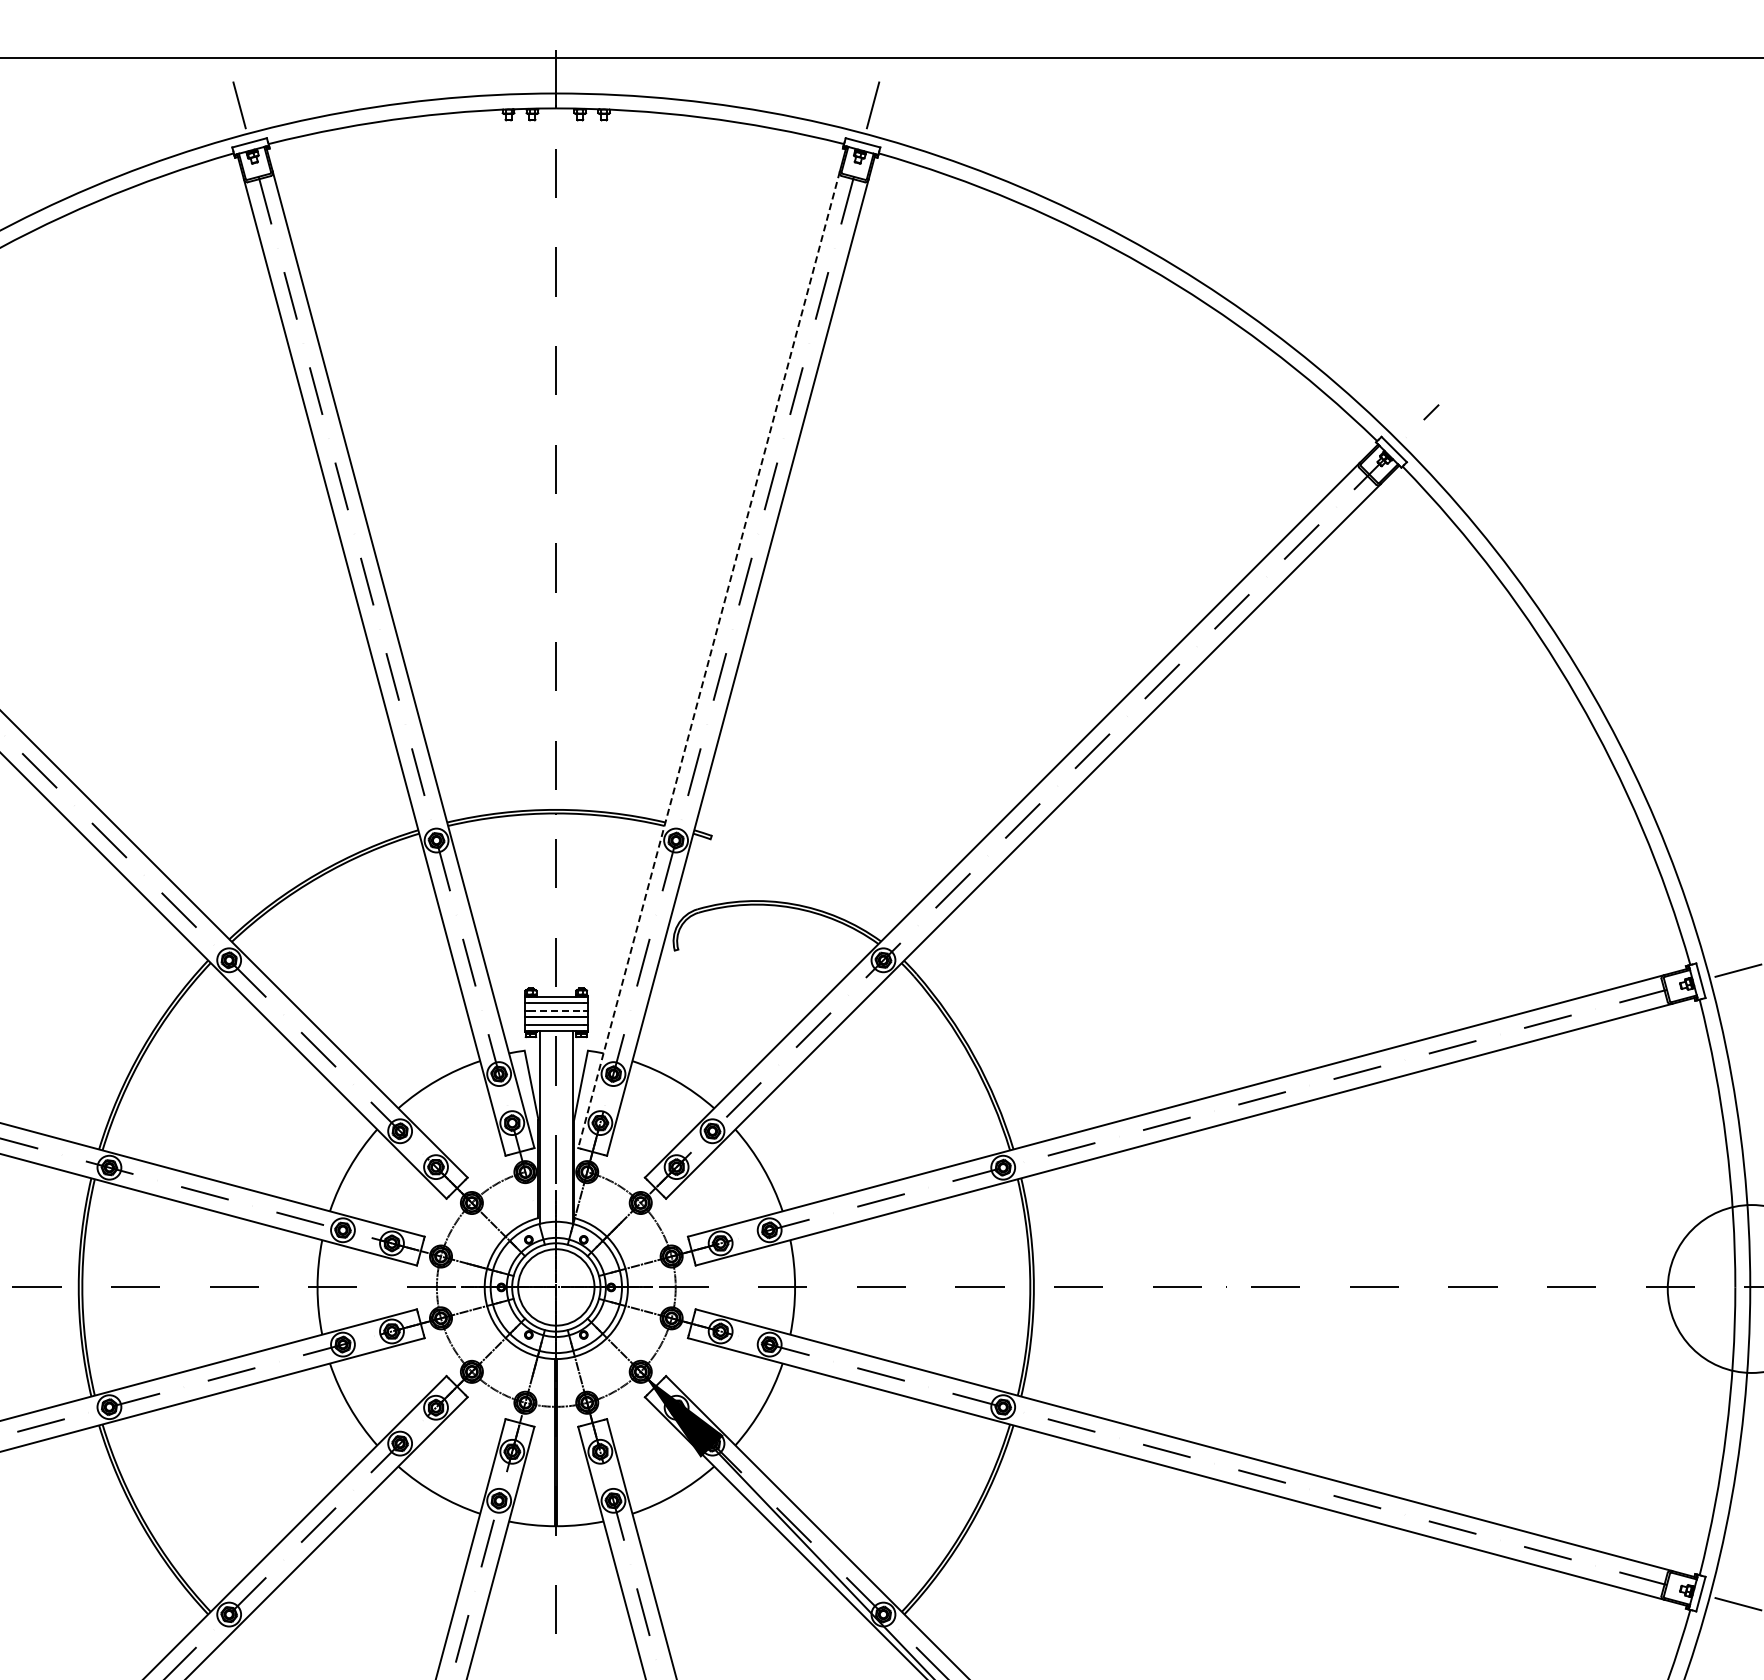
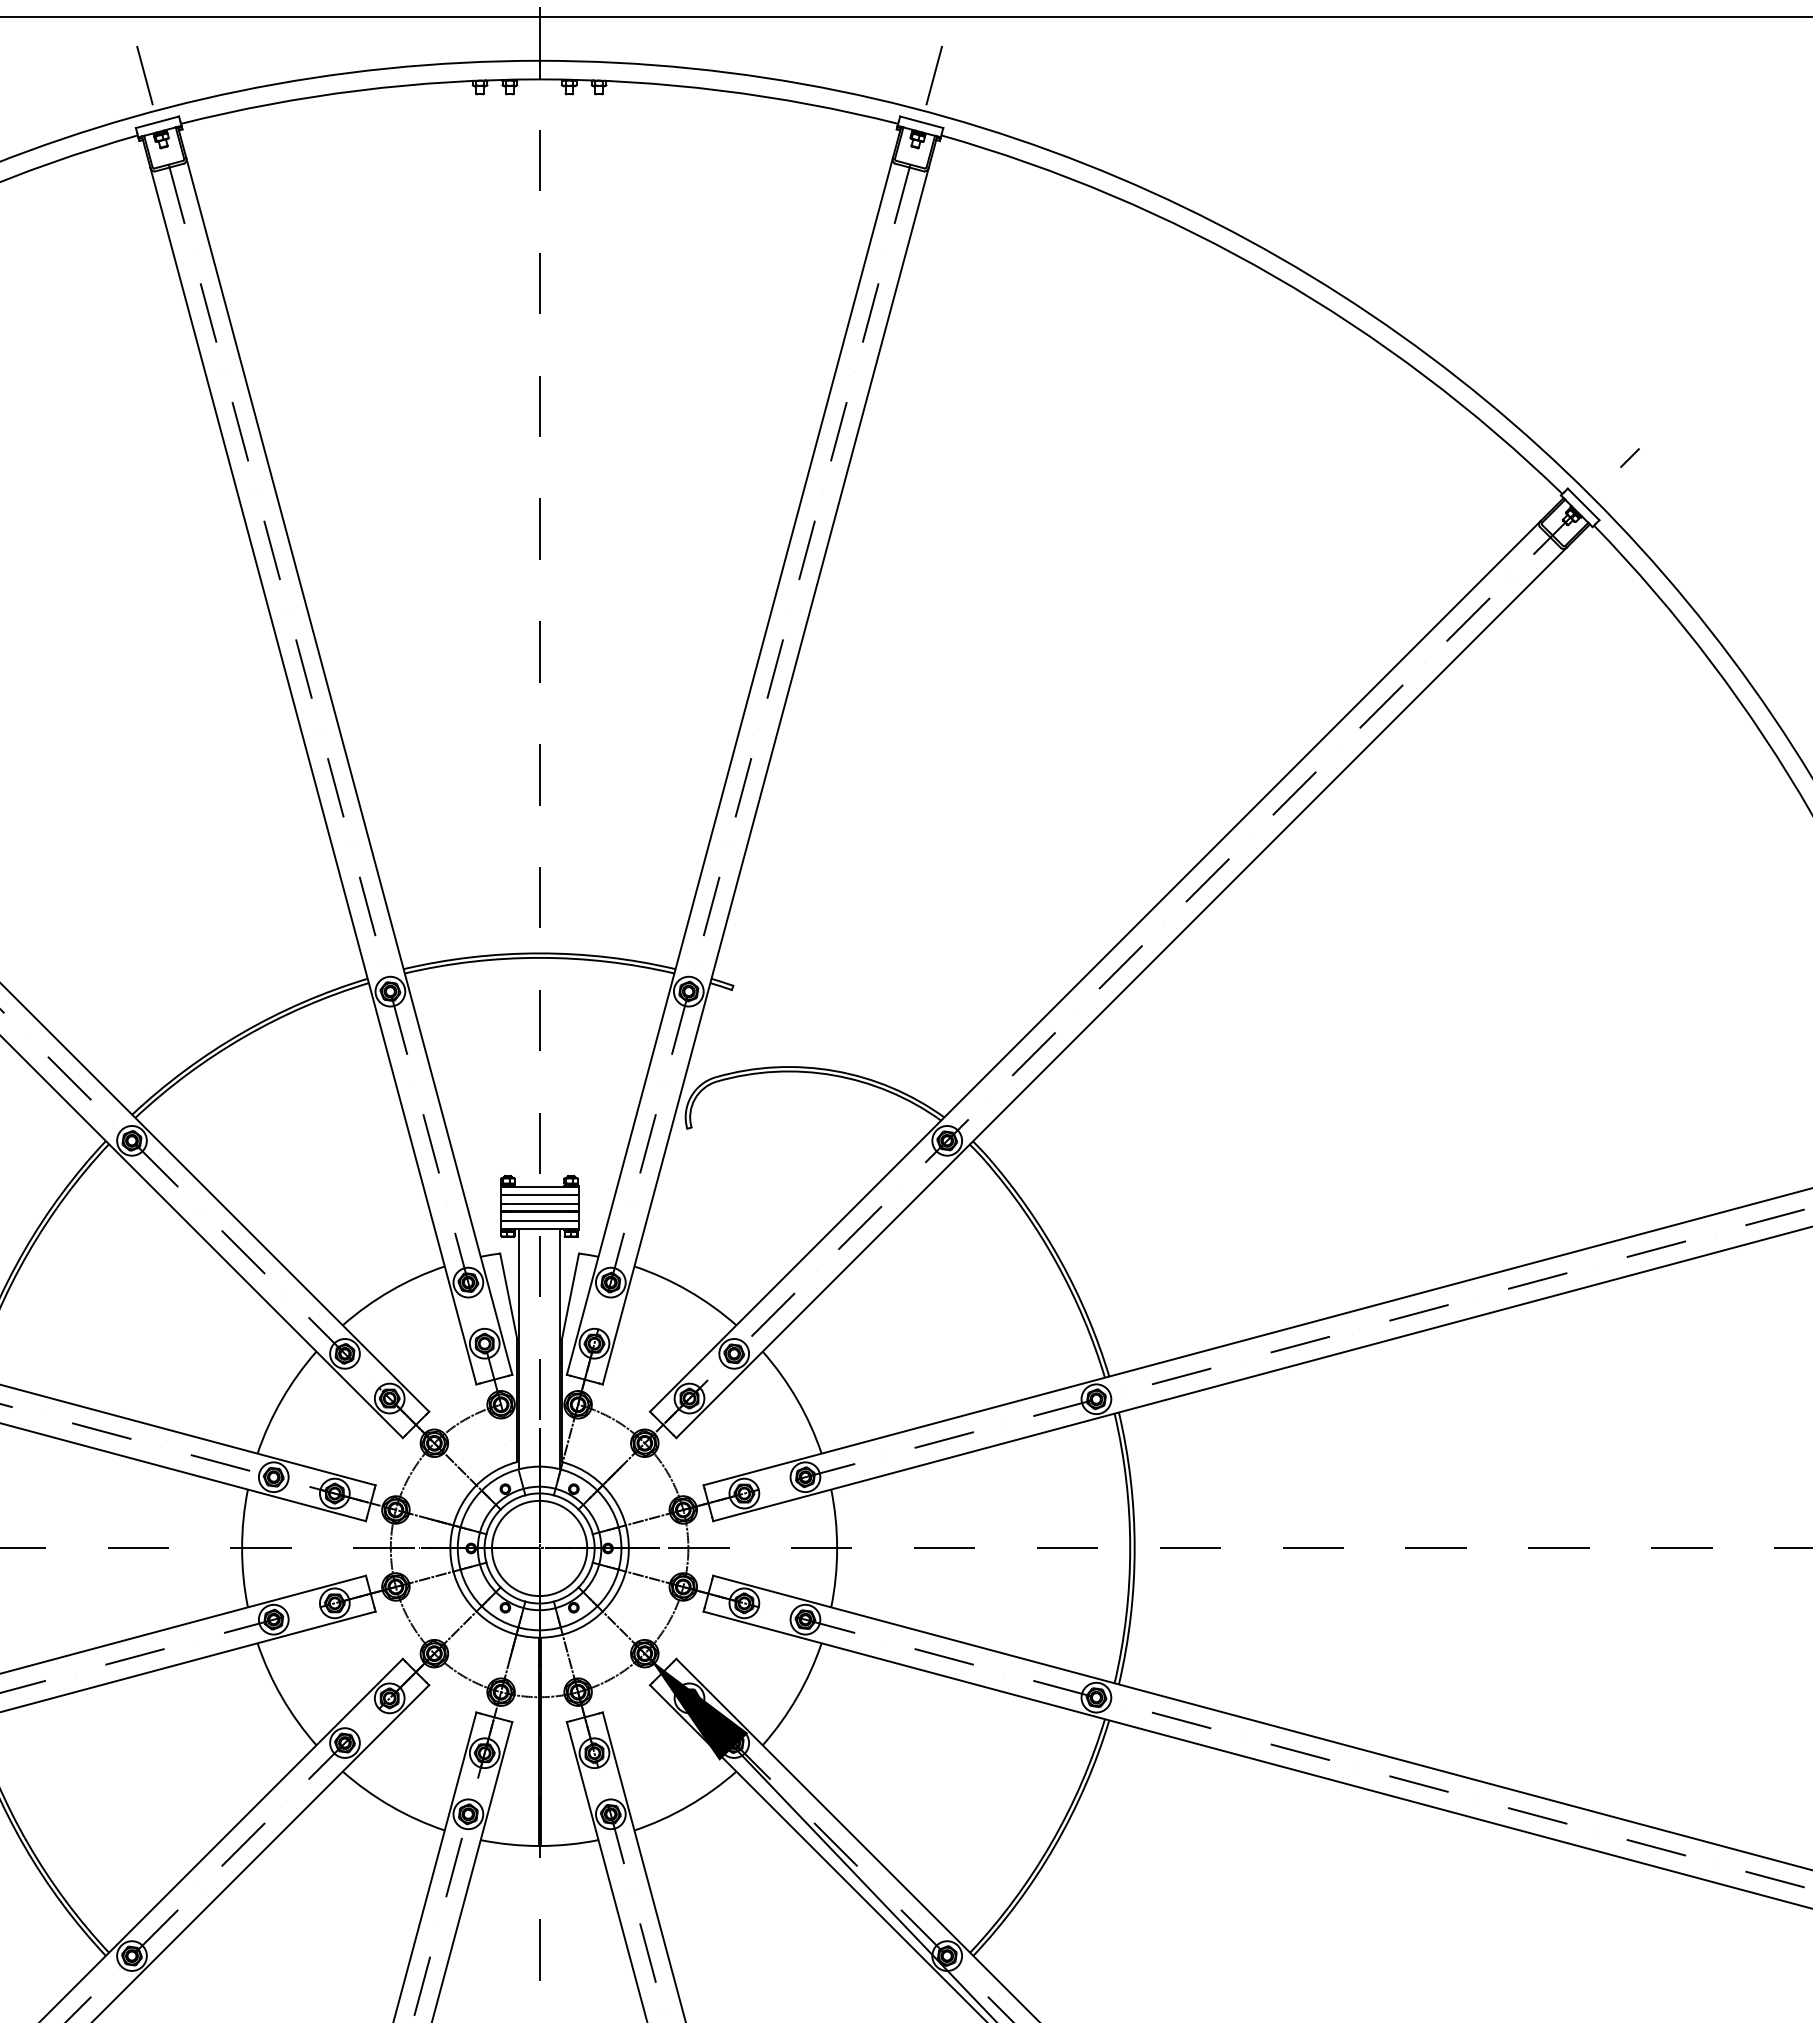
line: (709, 659) -> (730, 766), dashed -> solid
line: (556, 1010) -> (539, 1203), dashed -> solid

